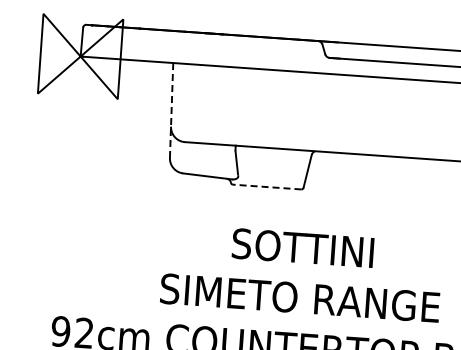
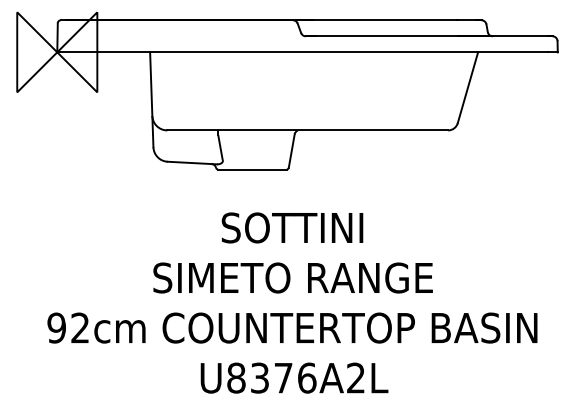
line: (171, 110) -> (151, 99), dashed -> solid
line: (266, 186) -> (251, 169), dashed -> solid

